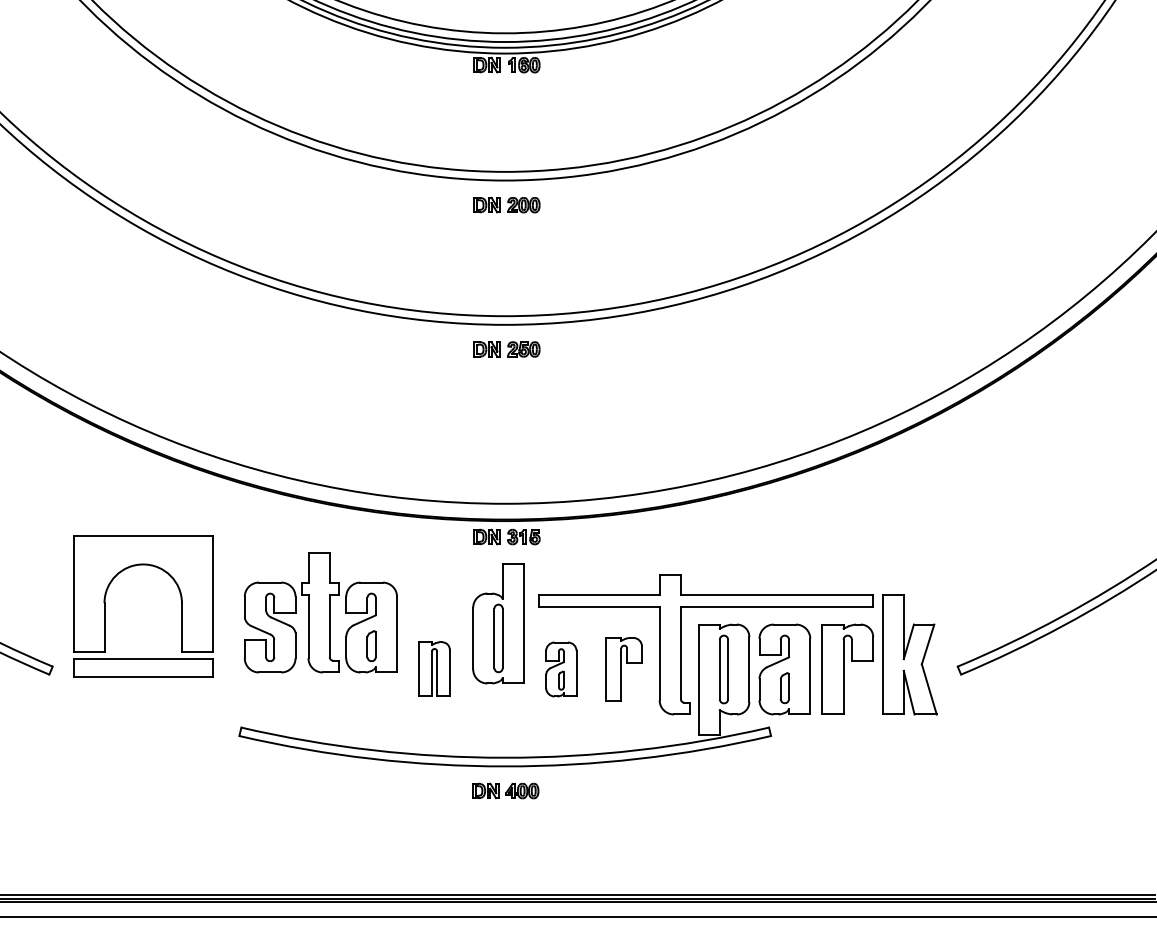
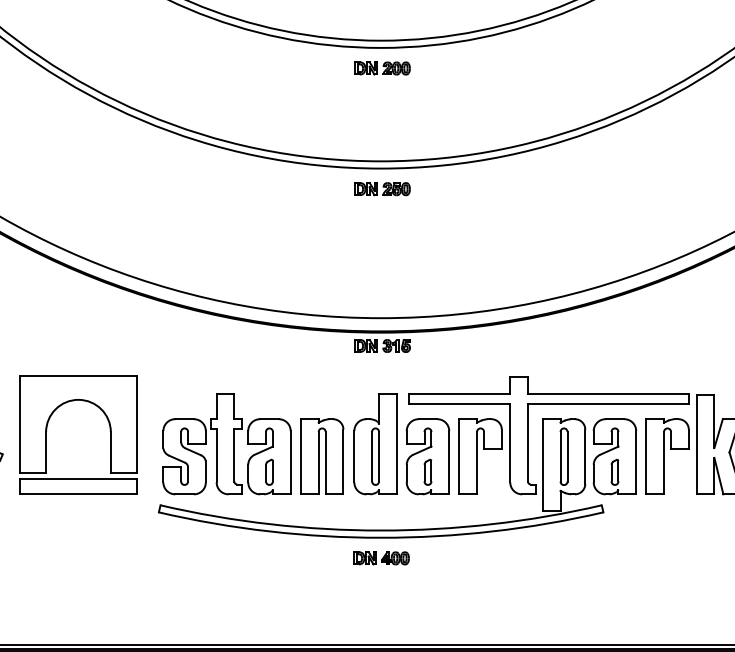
part: (180, 599) -> (109, 429), moved
part: (320, 612) -> (226, 444), moved
part: (498, 623) -> (375, 444), moved
part: (434, 668) -> (322, 455), size x1.67
part: (624, 668) -> (480, 455), size x1.43
part: (561, 669) -> (428, 456), size x1.67

